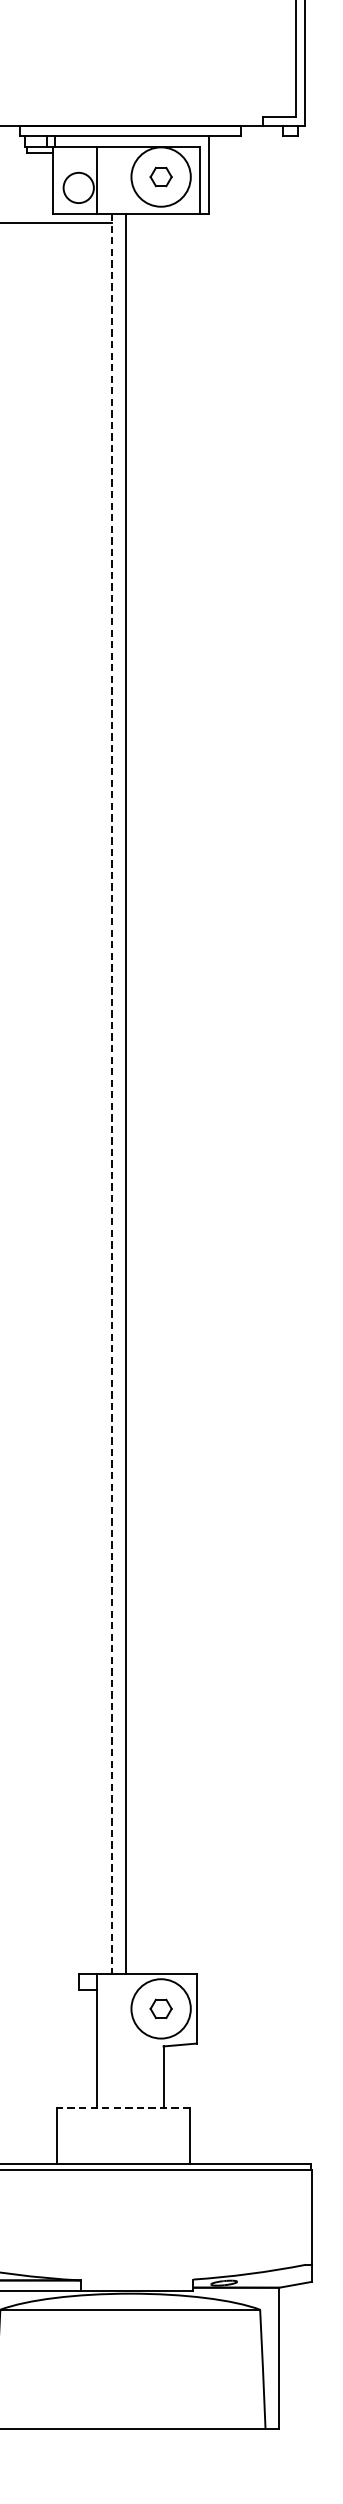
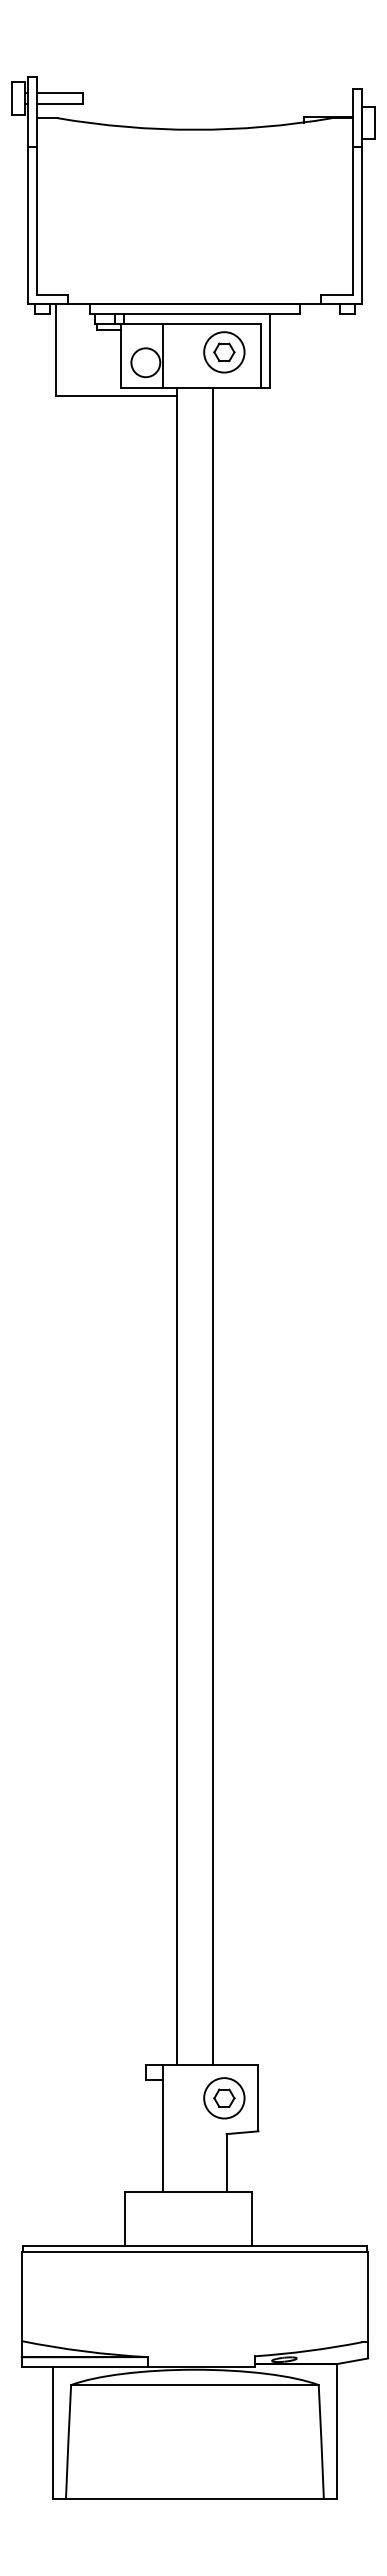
circle: (161, 177) -> (224, 352), size x0.71
line: (125, 1093) -> (212, 1225), moved
line: (111, 1094) -> (177, 1226), dashed -> solid
circle: (161, 2009) -> (224, 2098), size x0.71
line: (123, 2107) -> (188, 2192), dashed -> solid

